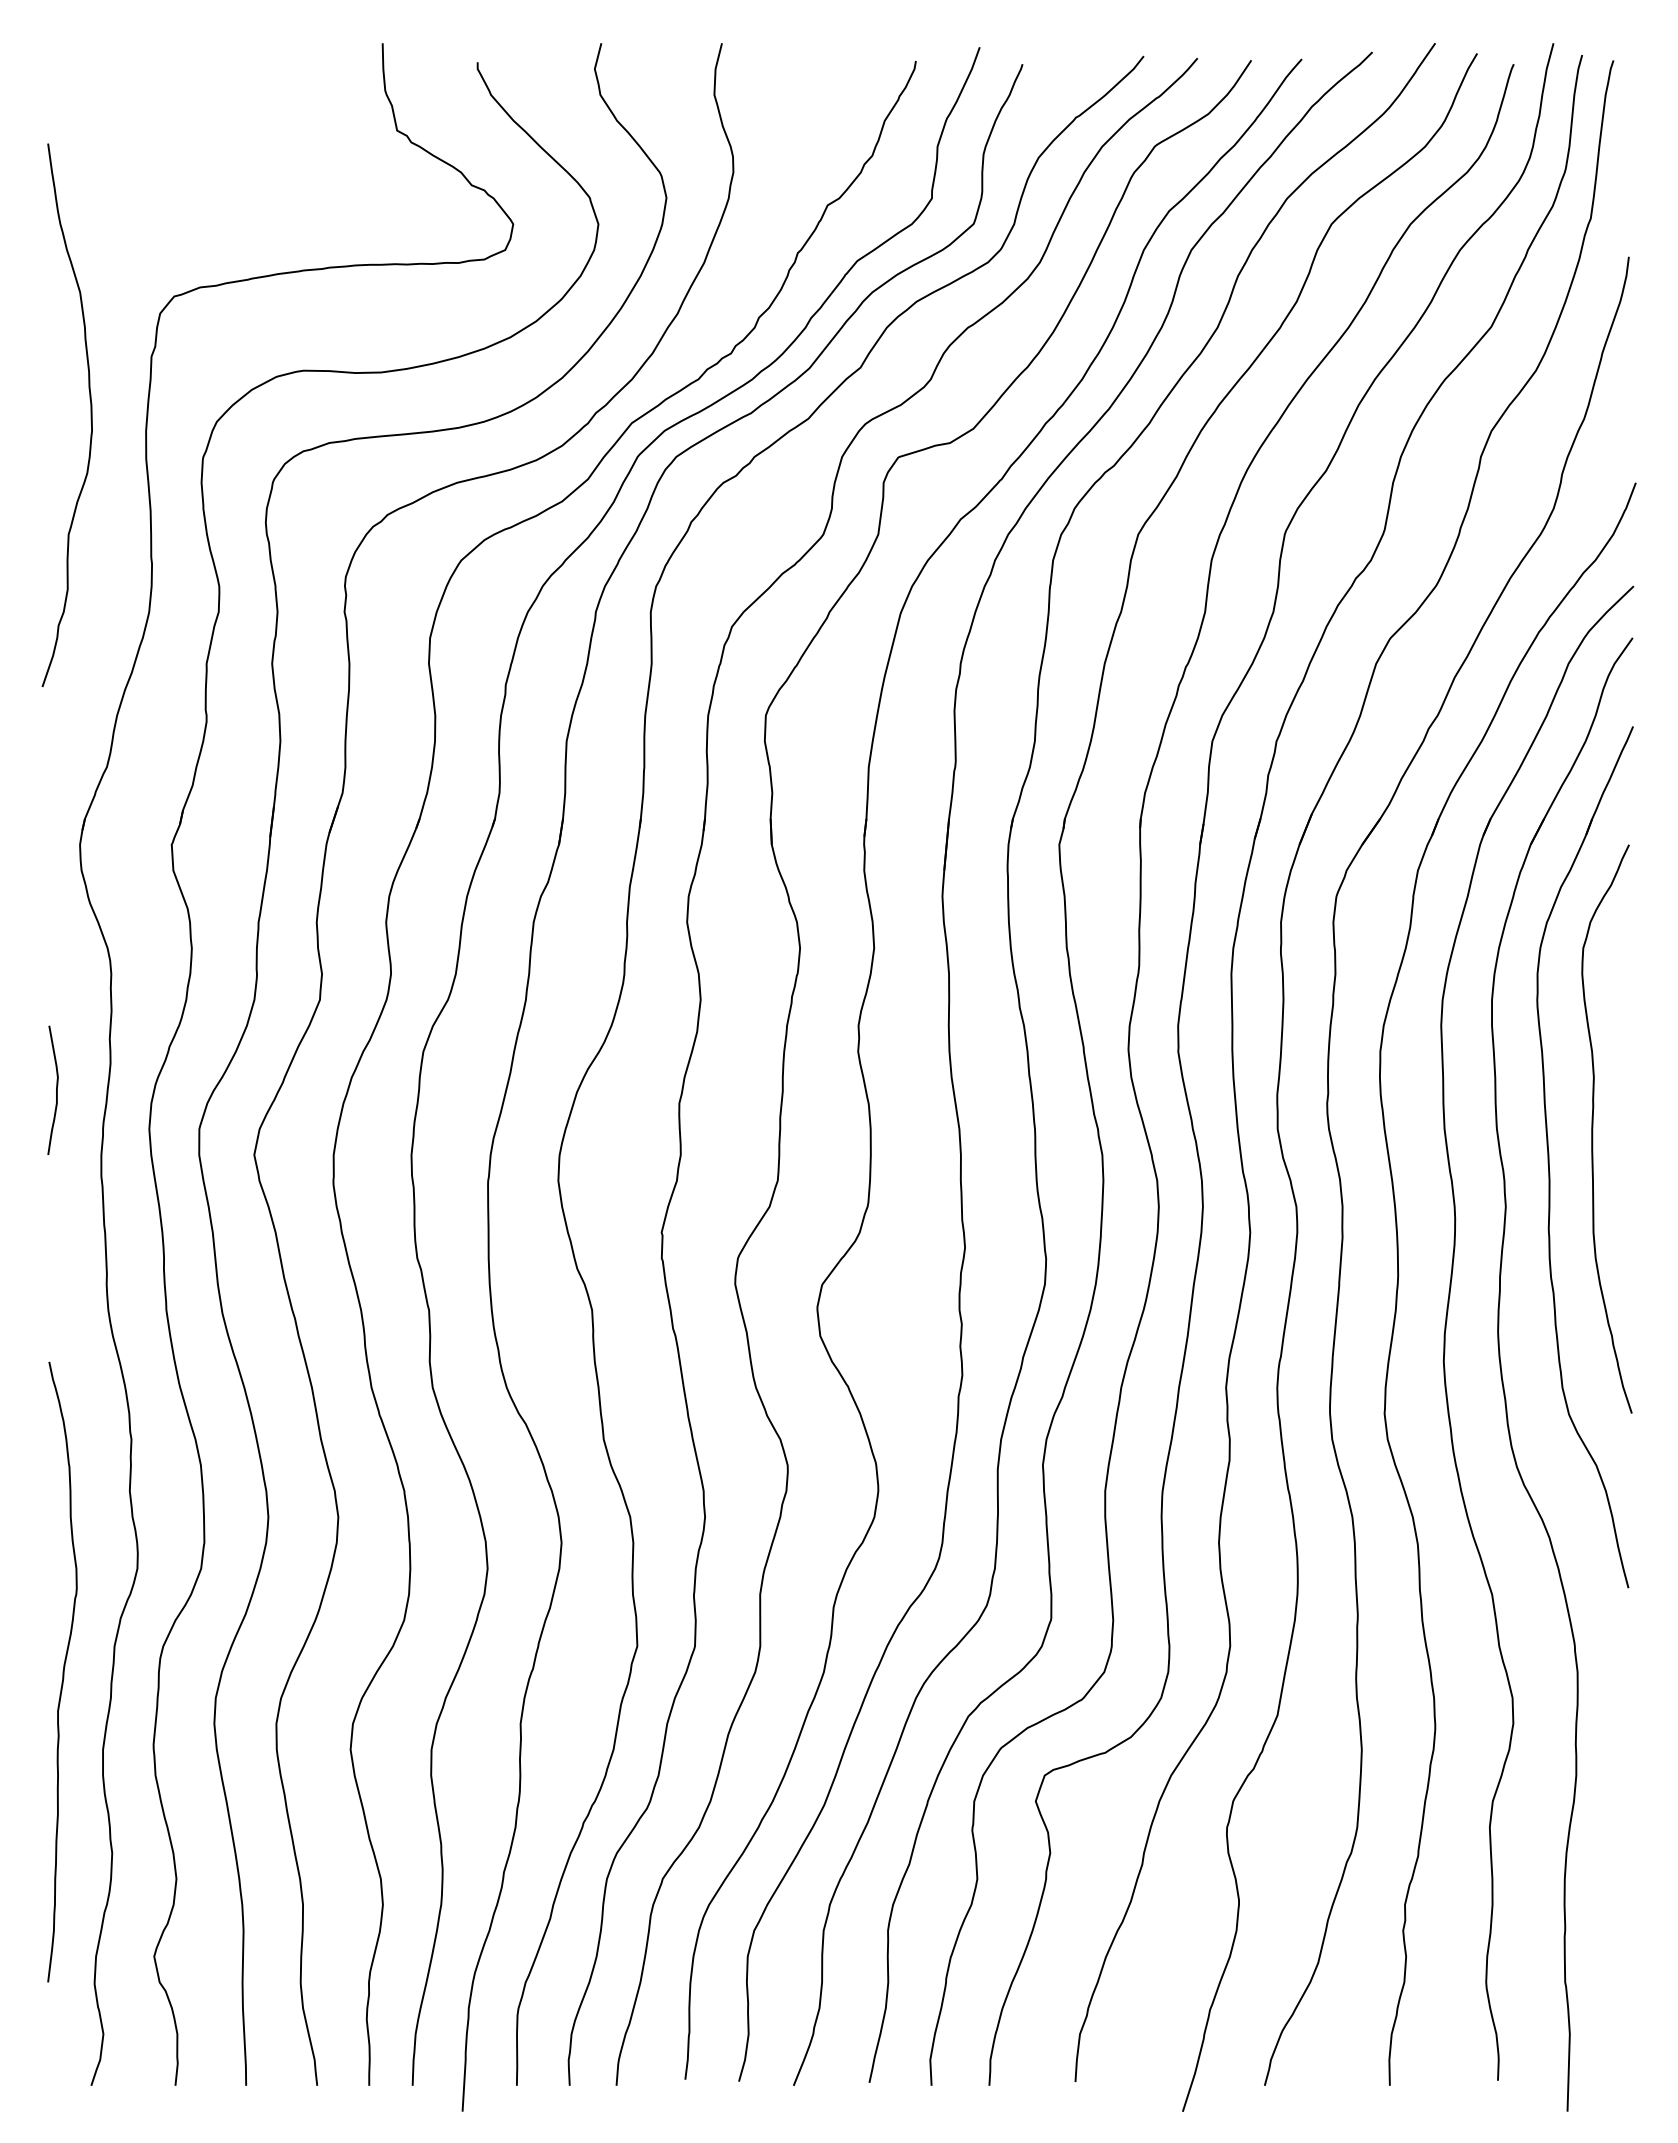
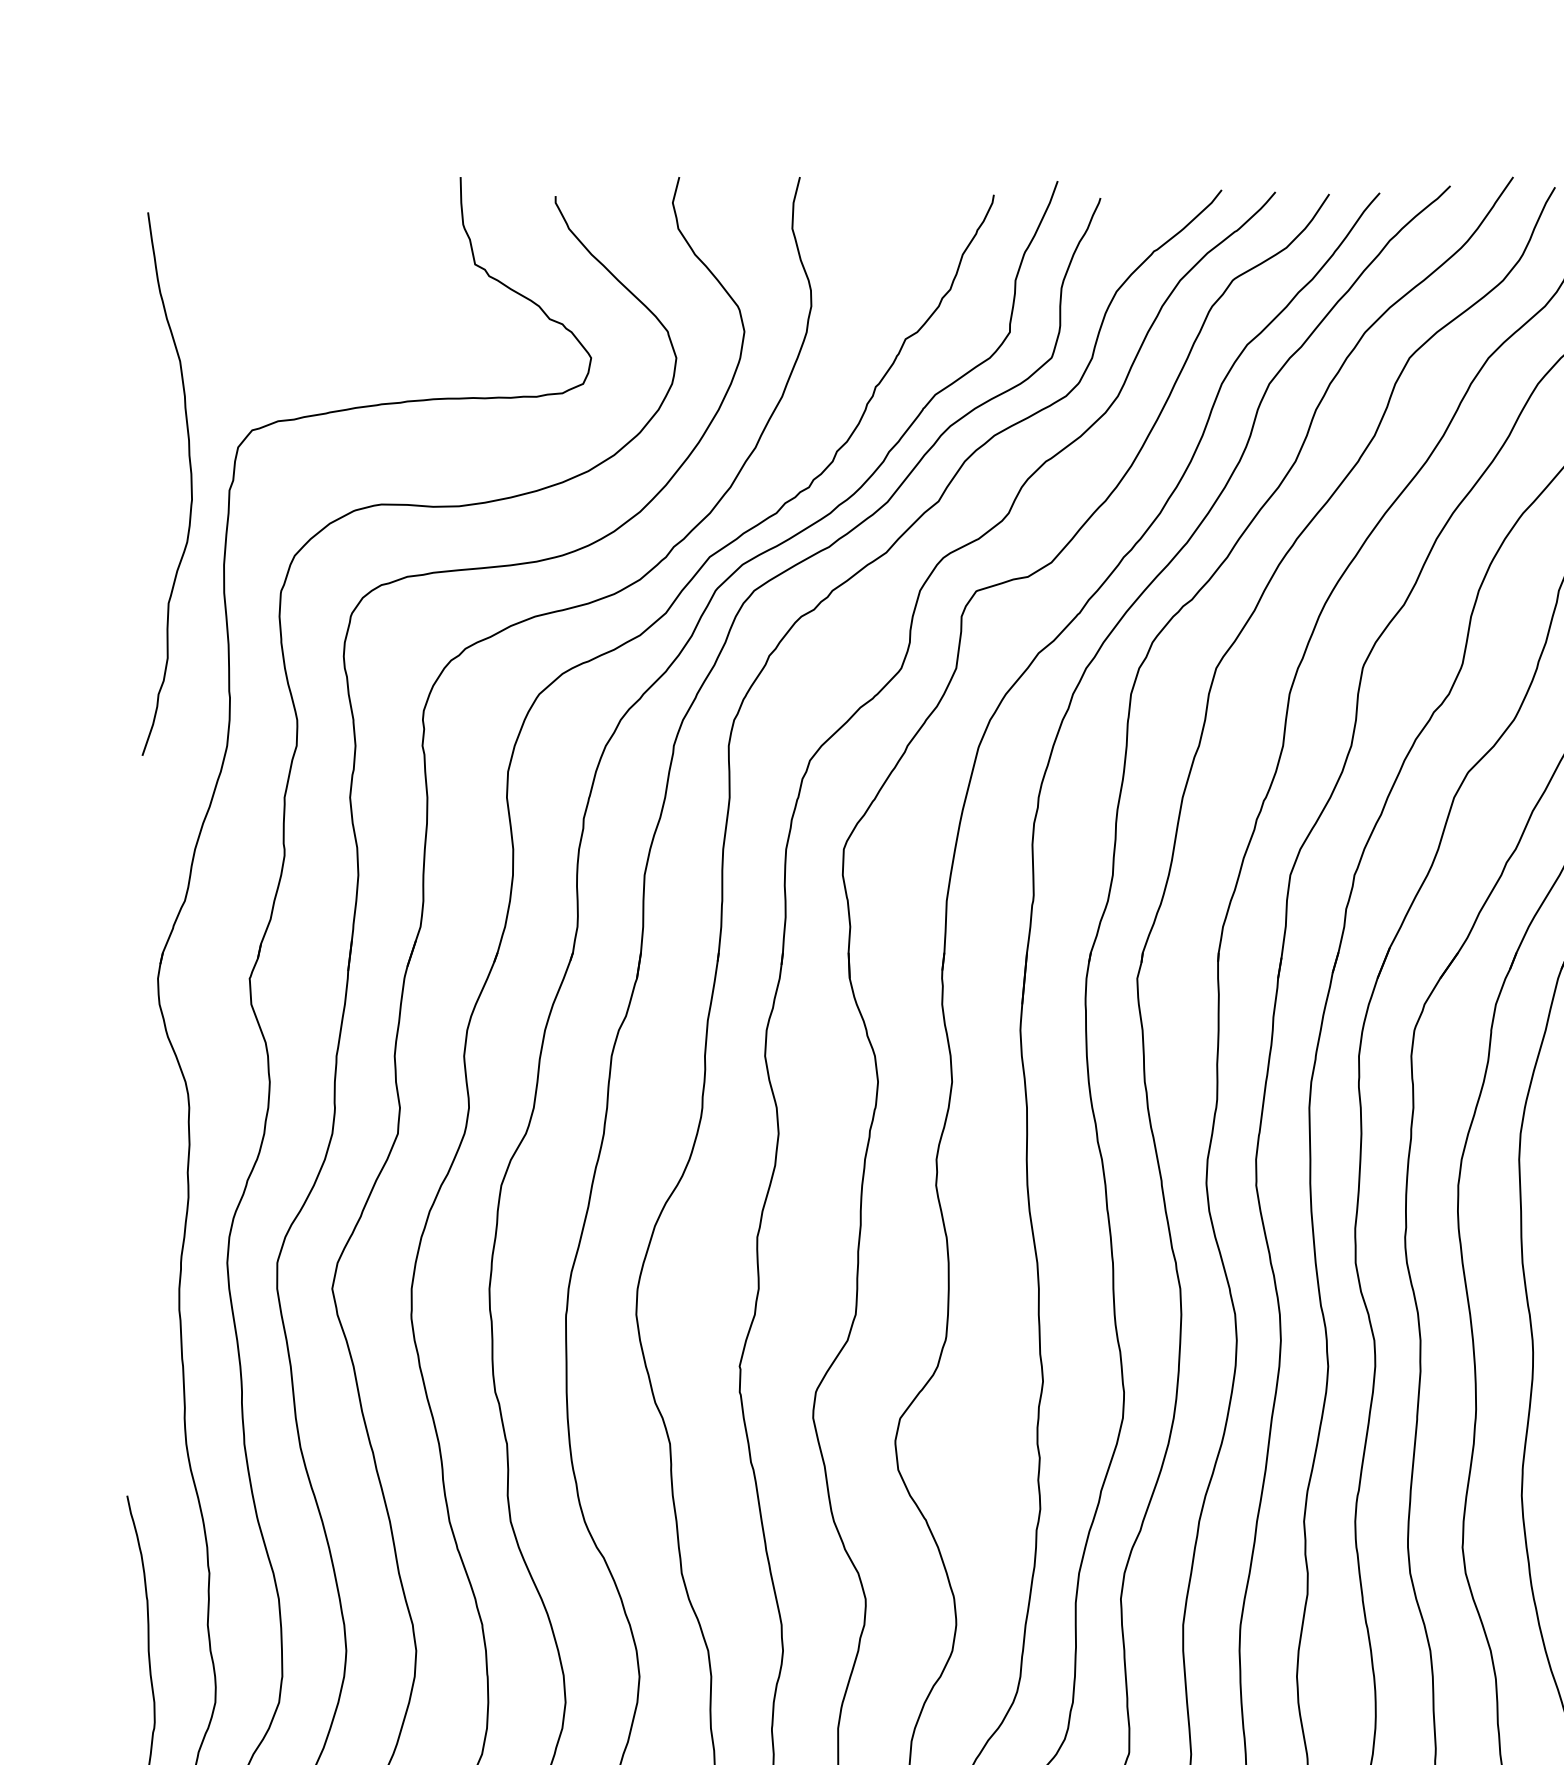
curve: (90, 415) -> (190, 484), moved
curve: (56, 1089) -> (134, 1223), removed

